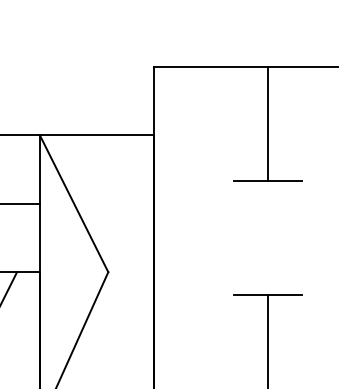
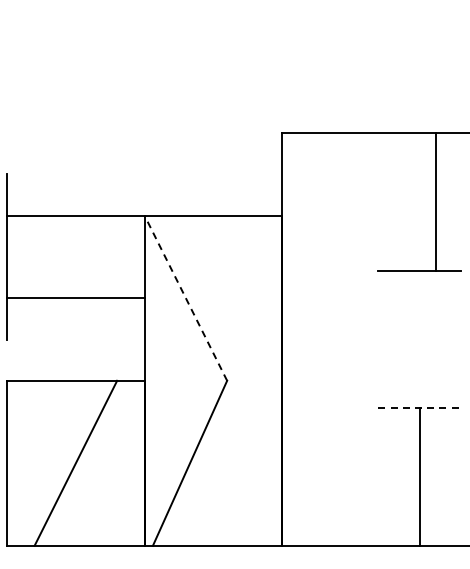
line: (267, 123) -> (435, 201), moved
line: (73, 203) -> (185, 297), solid -> dashed
line: (268, 295) -> (420, 408), solid -> dashed

